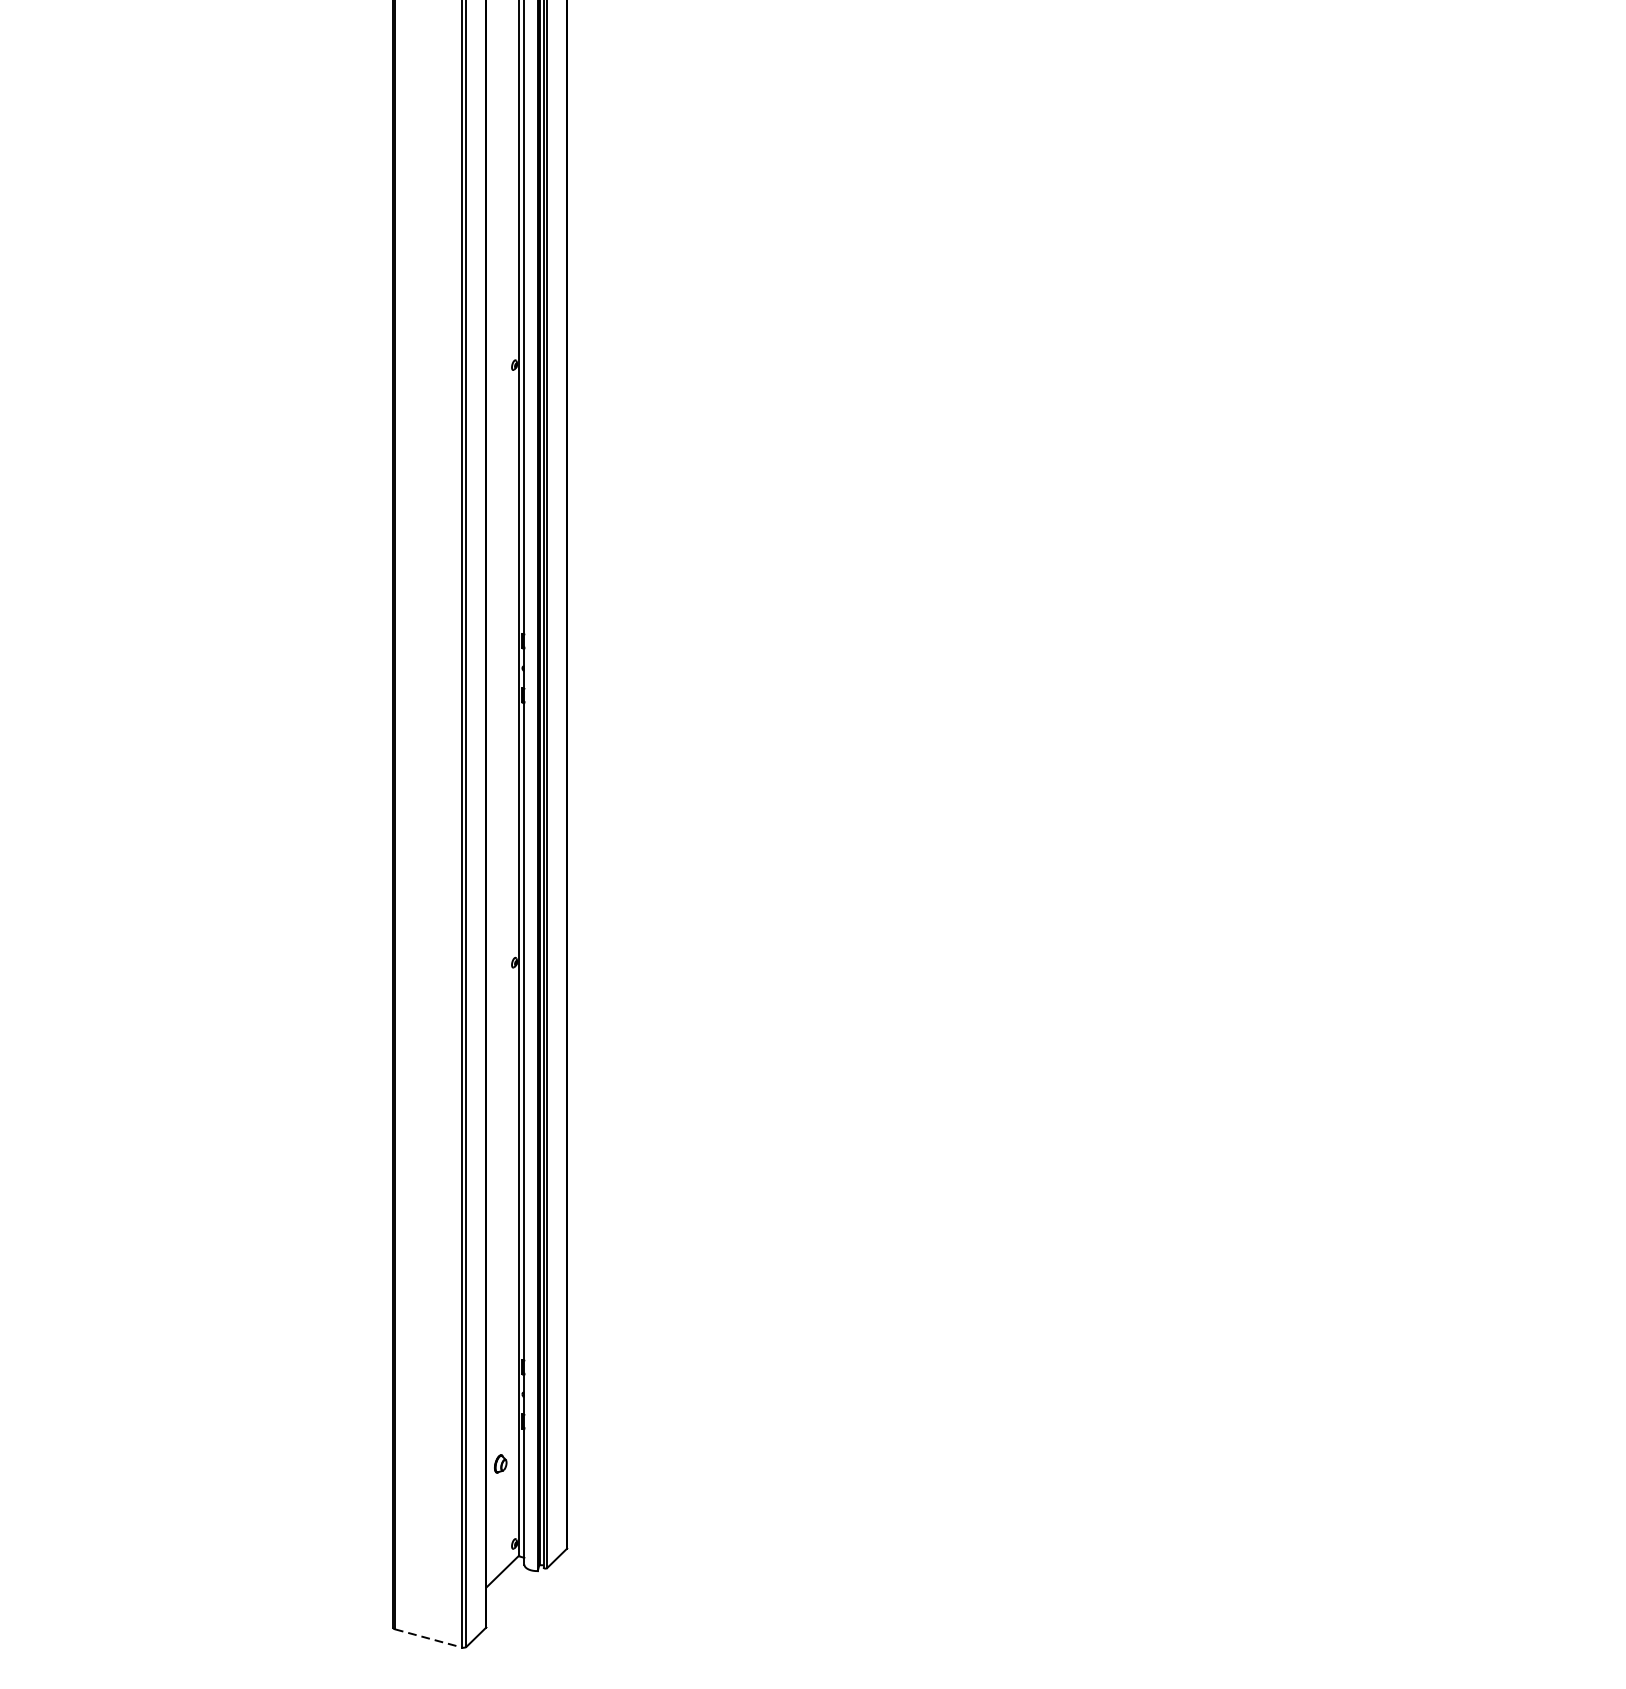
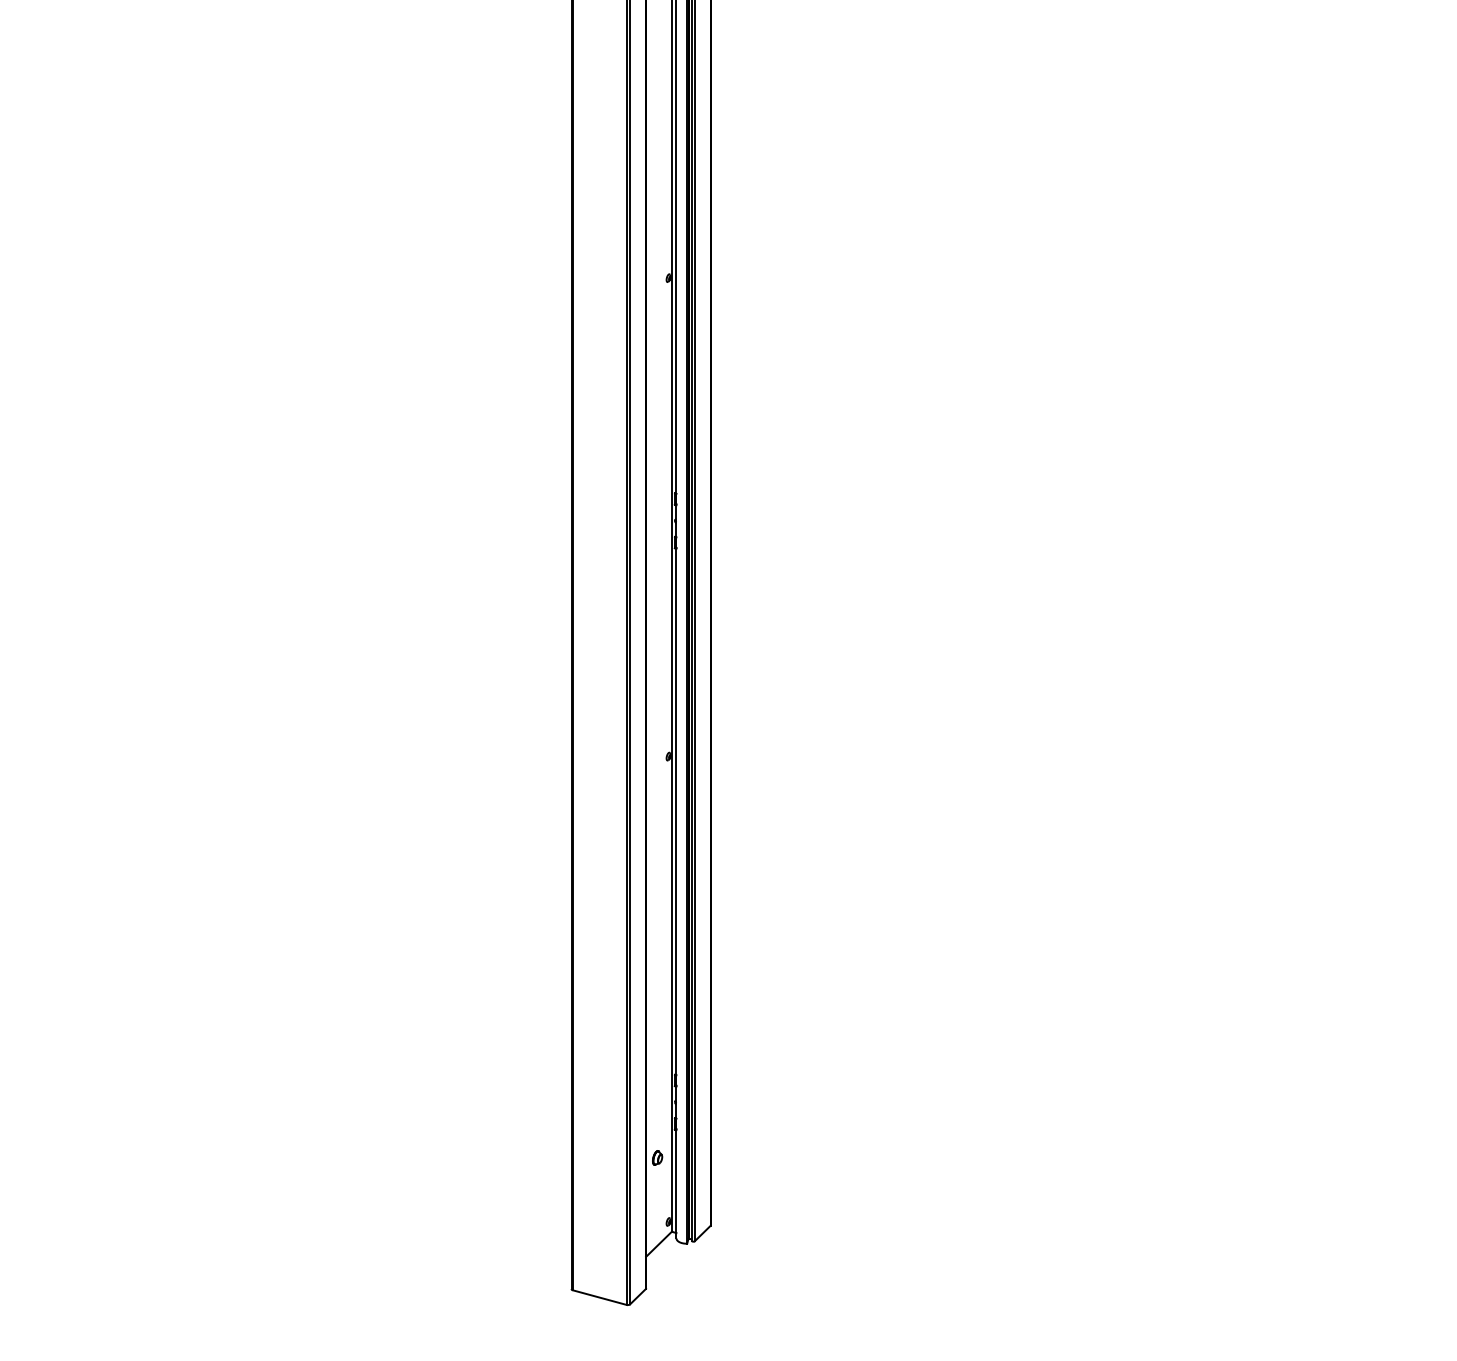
line: (428, 1638) -> (599, 1297), dashed -> solid

